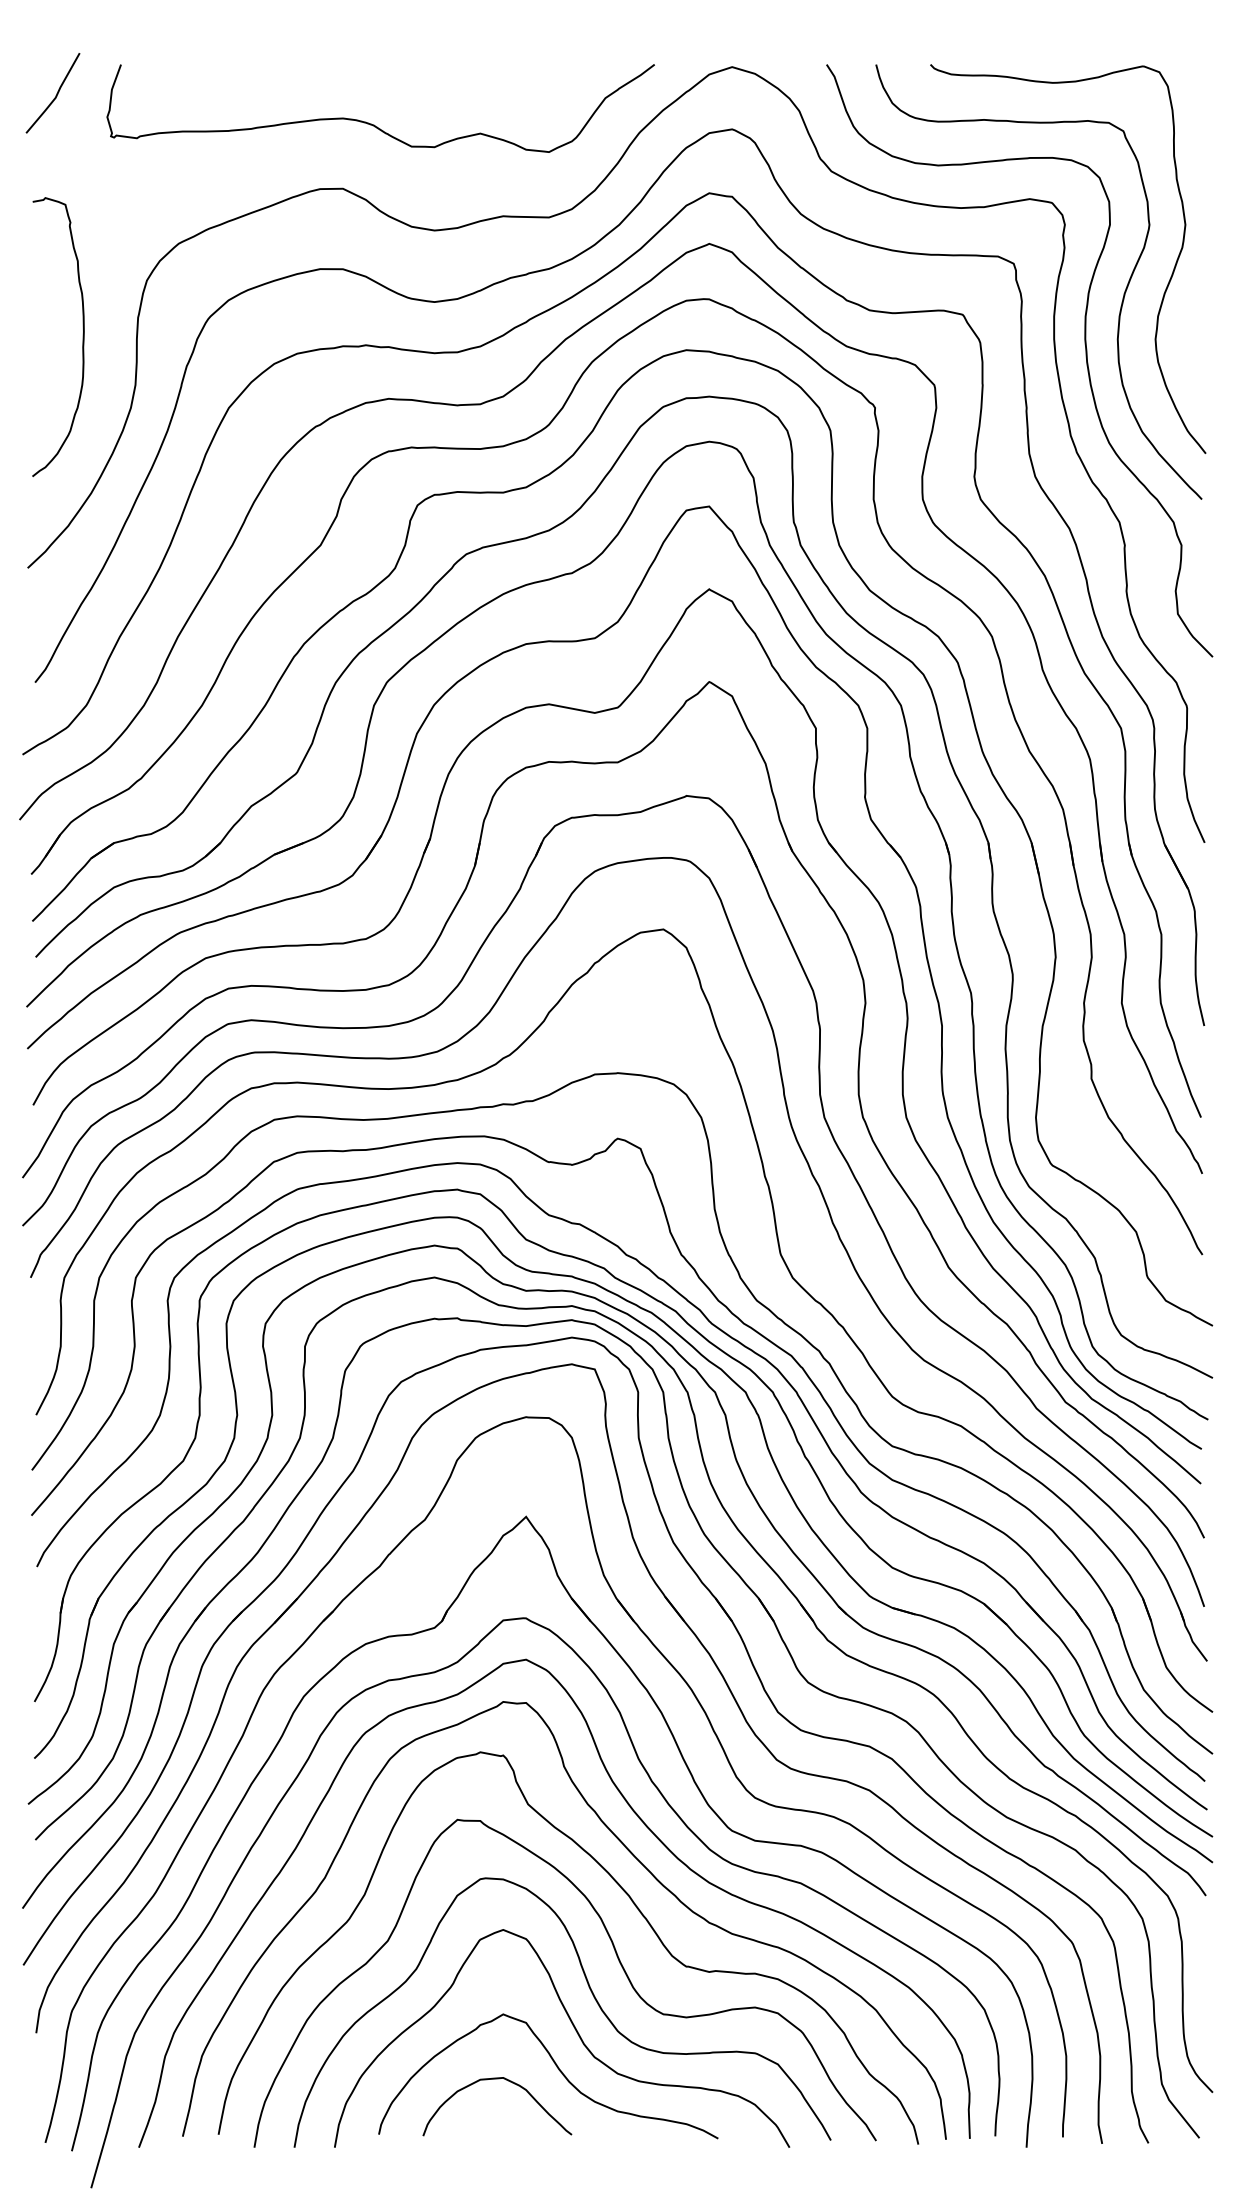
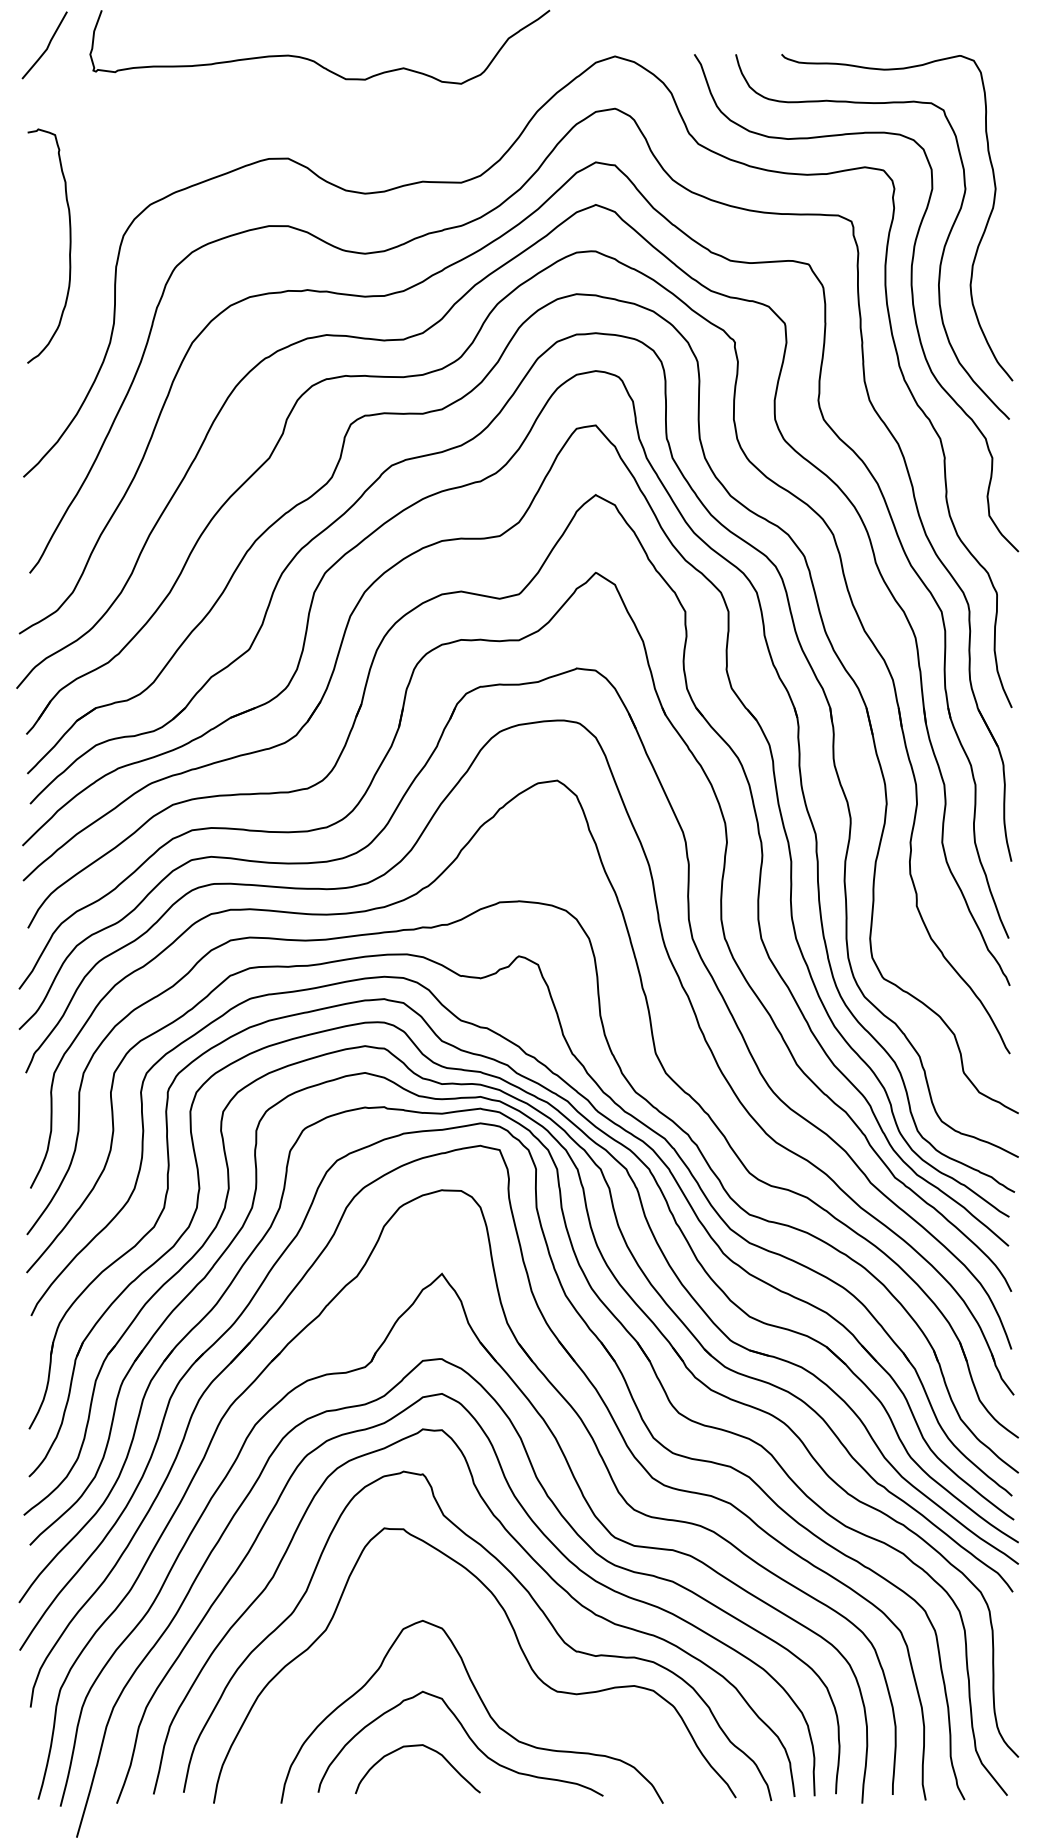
line: (55, 95) -> (46, 47), moved
curve: (374, 124) -> (314, 60), moved
curve: (82, 336) -> (69, 245), moved
curve: (593, 1997) -> (498, 1677), removed

